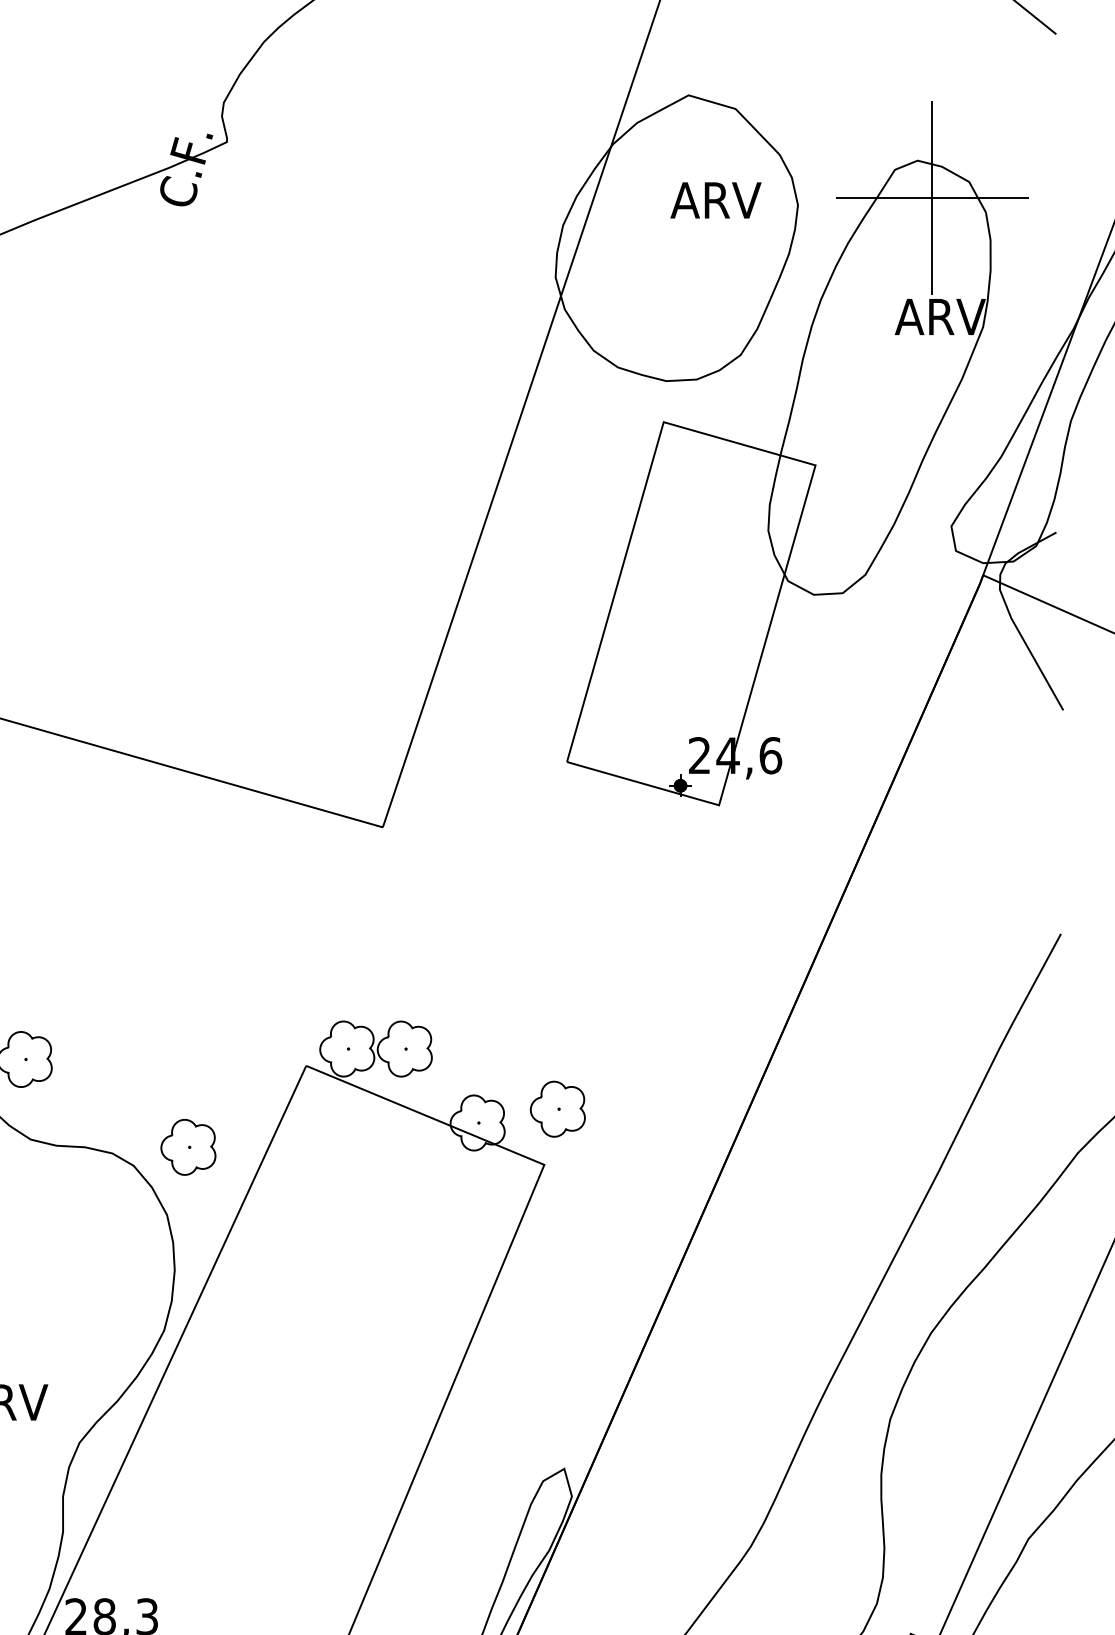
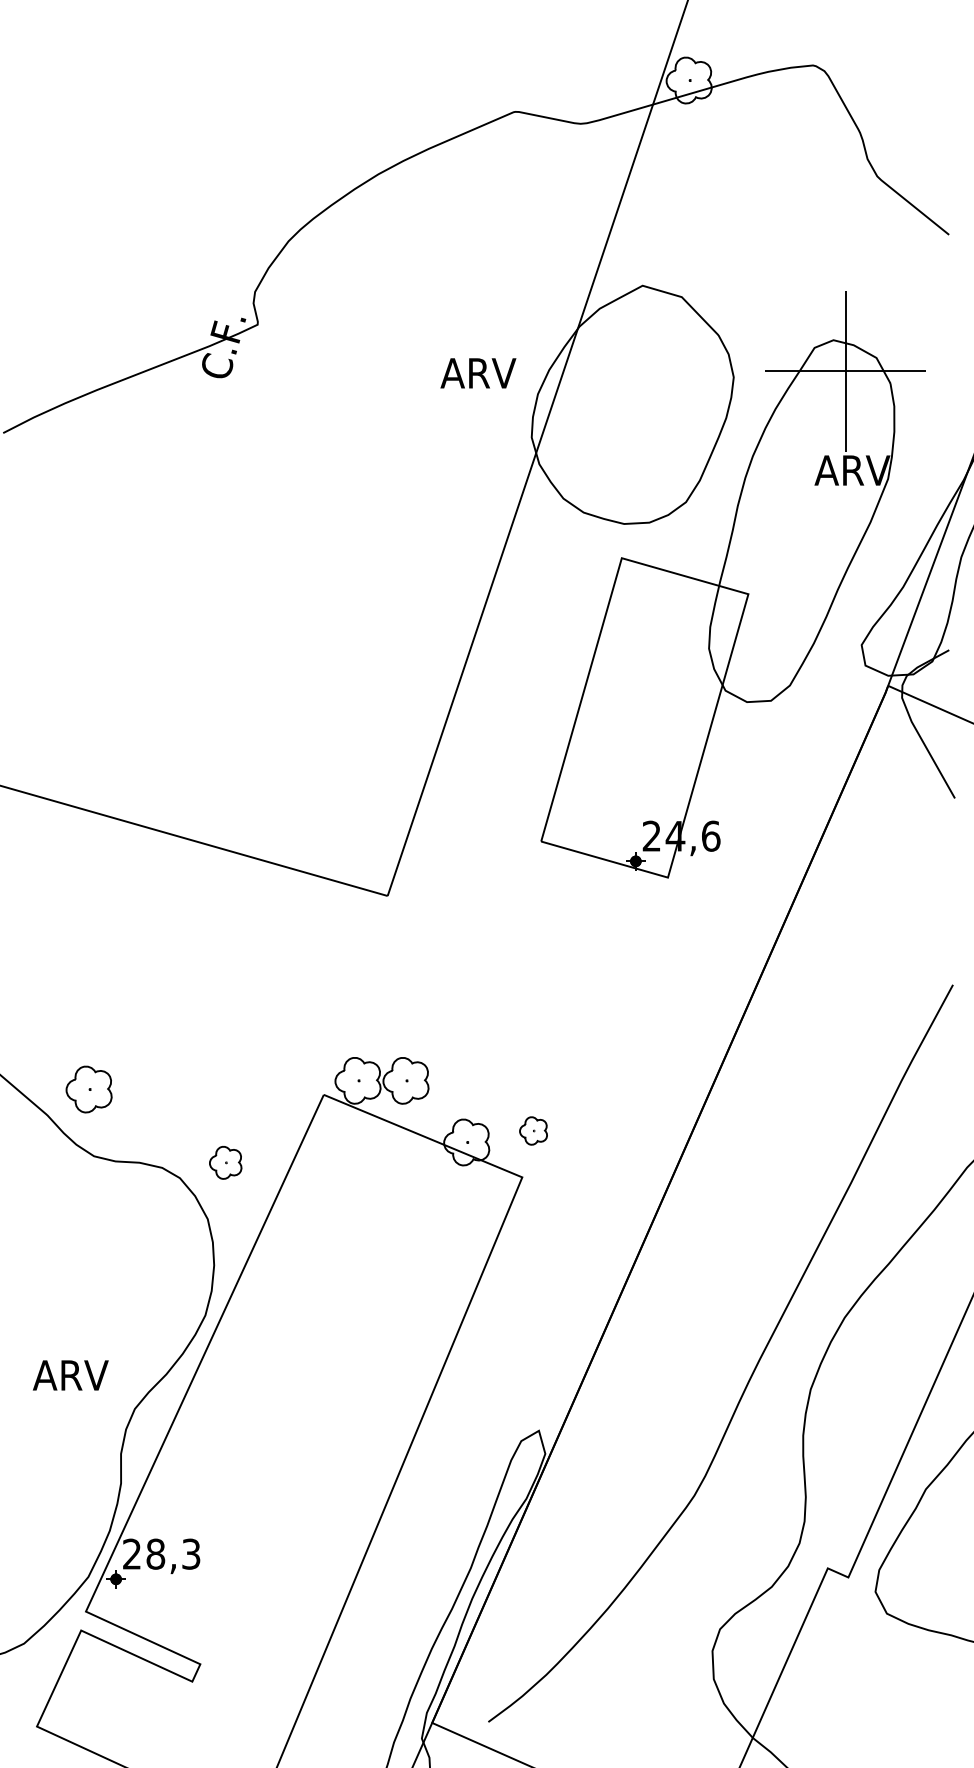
text: (716, 200) -> (478, 373), moved
part: (557, 1108) -> (533, 1130), size x0.6
part: (188, 1147) -> (225, 1162), size x0.7

